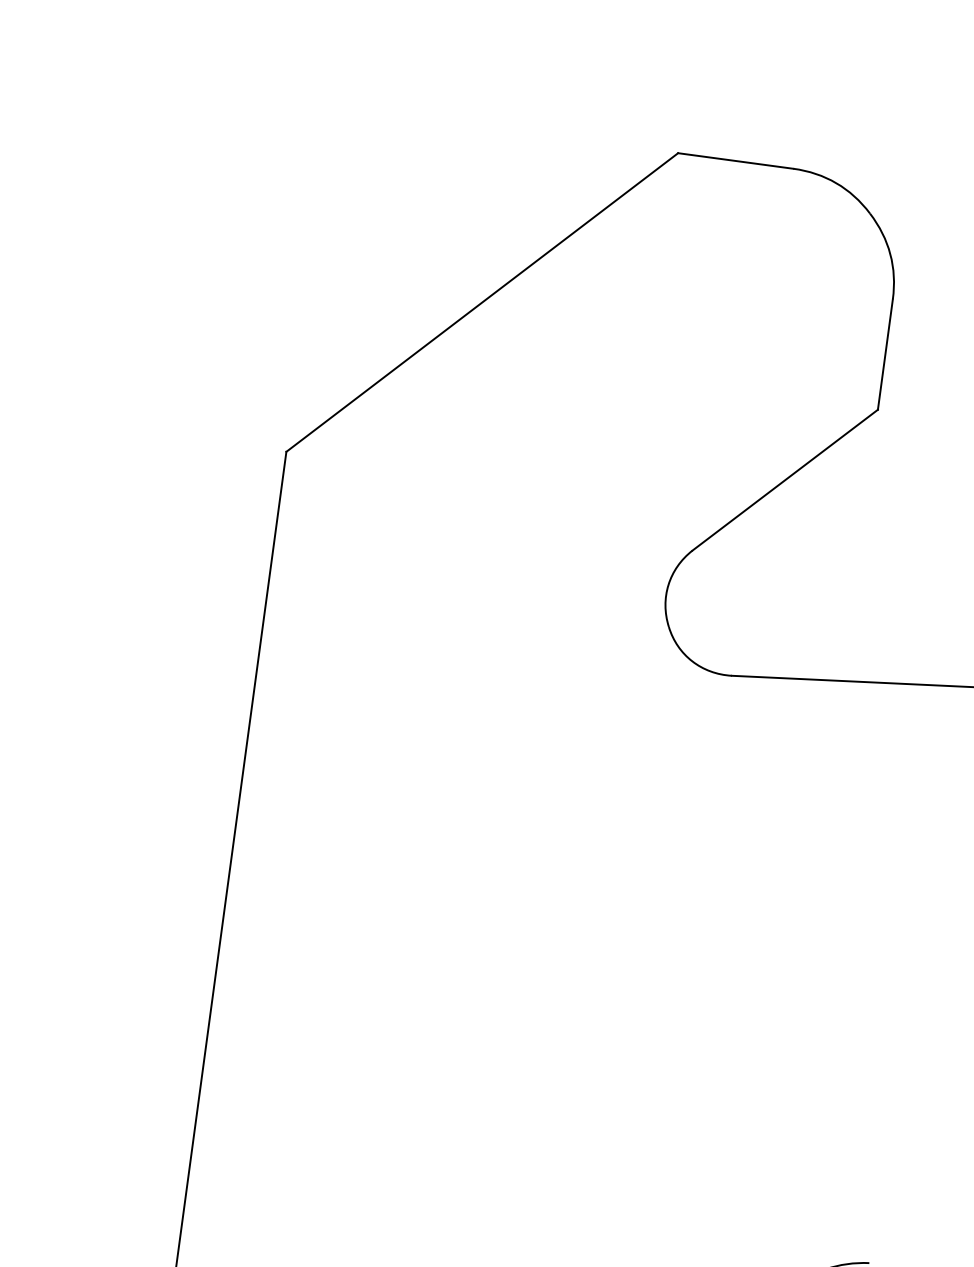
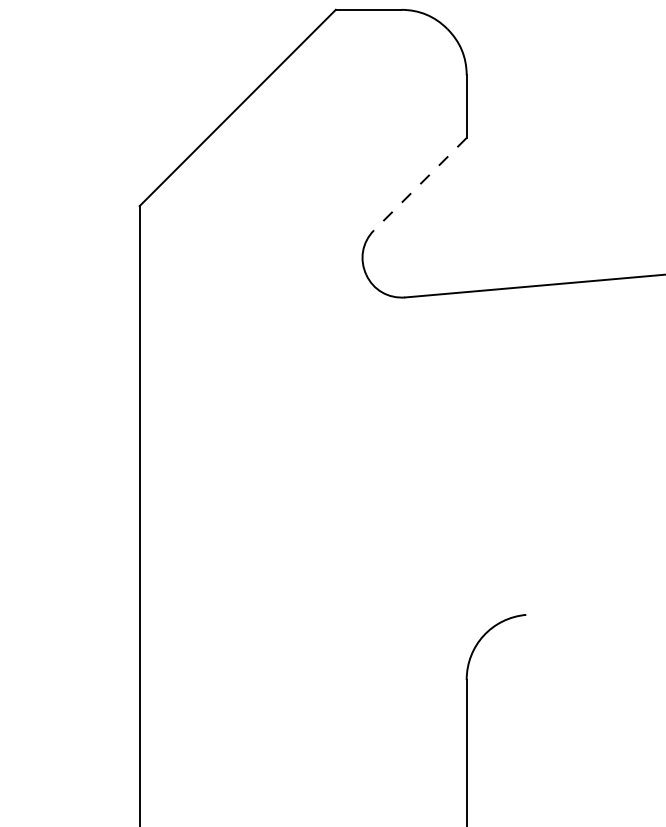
line: (785, 480) -> (420, 184), solid -> dashed

